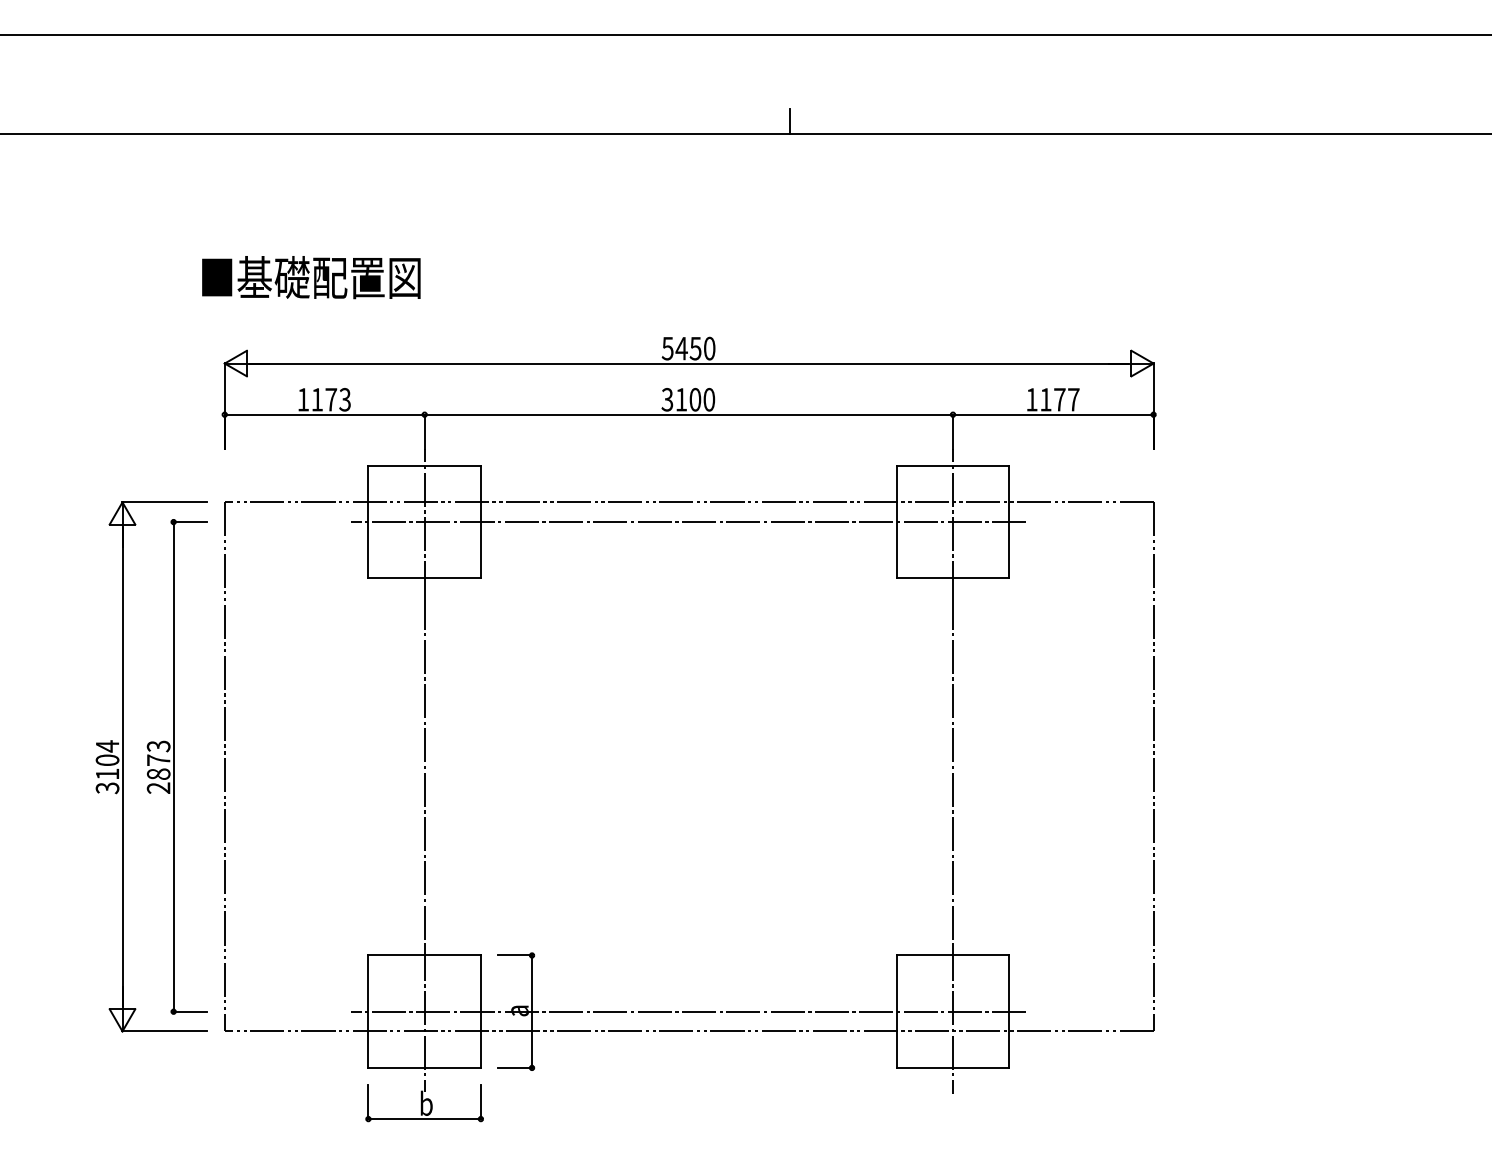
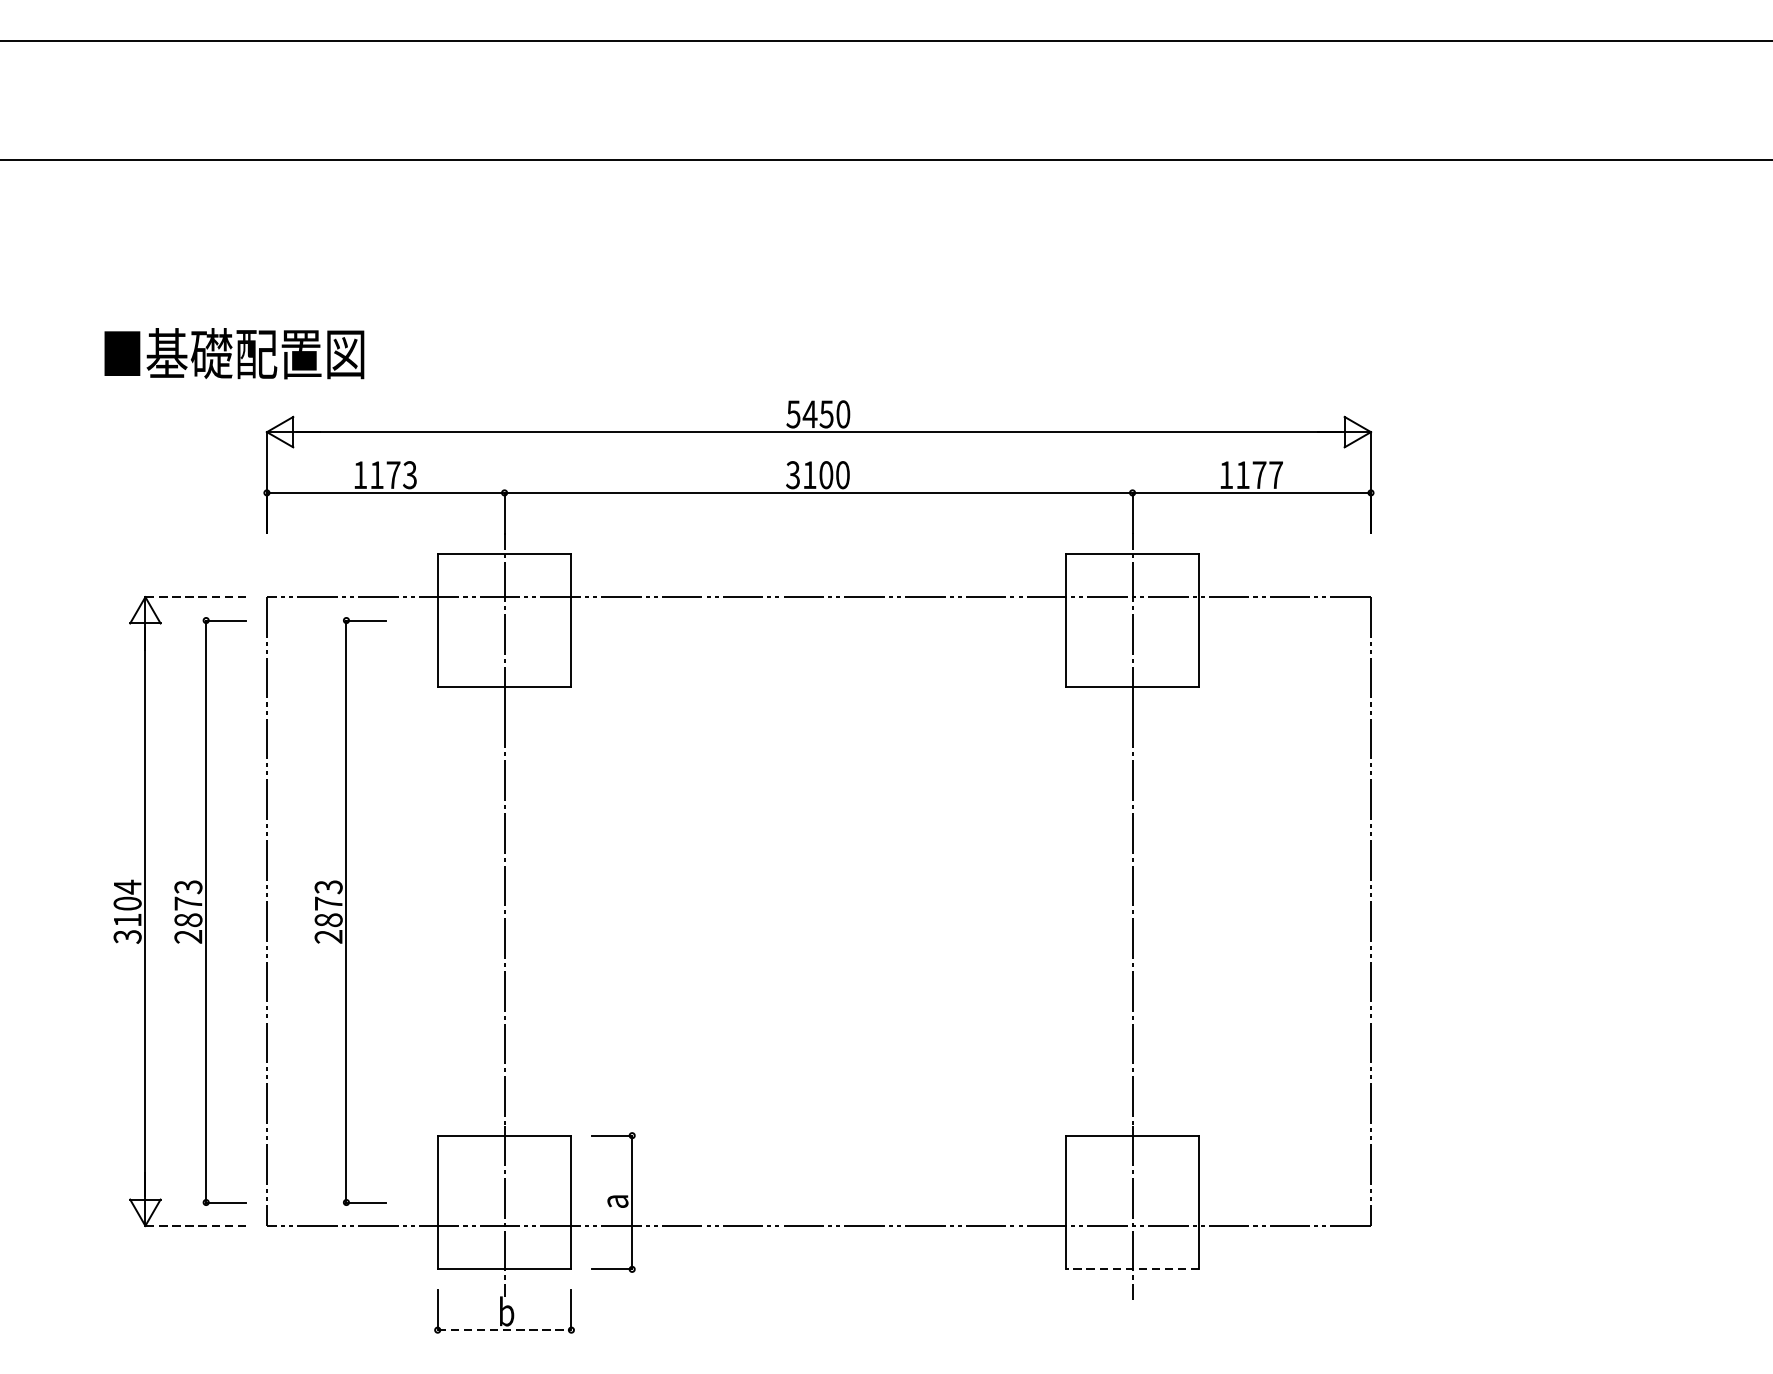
line: (789, 121) -> (938, 144), removed
text: (311, 277) -> (234, 353), moved
line: (164, 502) -> (195, 597), solid -> dashed
line: (688, 522) -> (818, 621), removed
part: (294, 766) -> (349, 911), added
line: (688, 1011) -> (818, 1202), removed
line: (164, 1031) -> (195, 1226), solid -> dashed
line: (952, 1067) -> (1131, 1268), solid -> dashed
line: (425, 1119) -> (505, 1330), solid -> dashed

